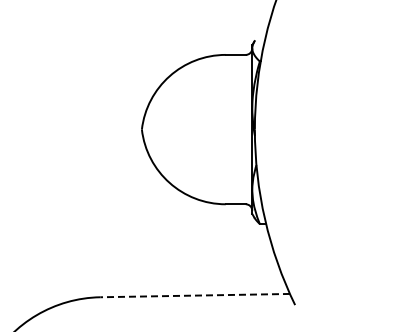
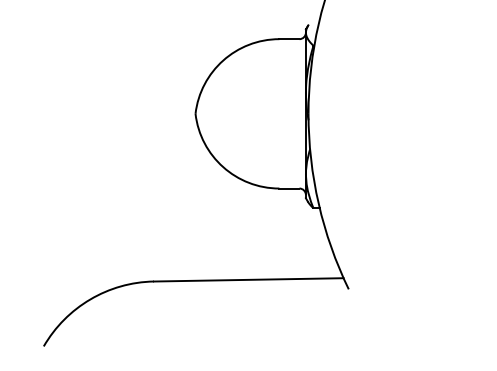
line: (194, 295) -> (248, 279), dashed -> solid

